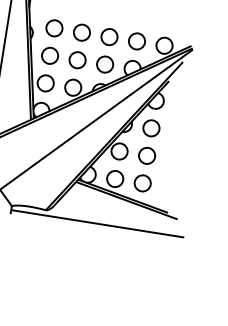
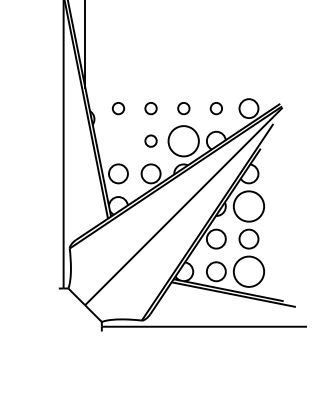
circle: (54, 28) -> (118, 108), size x0.6
circle: (81, 32) -> (150, 108), size x0.6
circle: (109, 36) -> (183, 108), size x0.6
circle: (137, 41) -> (216, 108), size x0.6
circle: (50, 55) -> (118, 140), removed
circle: (77, 59) -> (150, 140), size x0.6
circle: (105, 63) -> (183, 140), size x1.6
circle: (151, 128) -> (248, 206), size x1.6
circle: (142, 183) -> (248, 271), size x1.6

